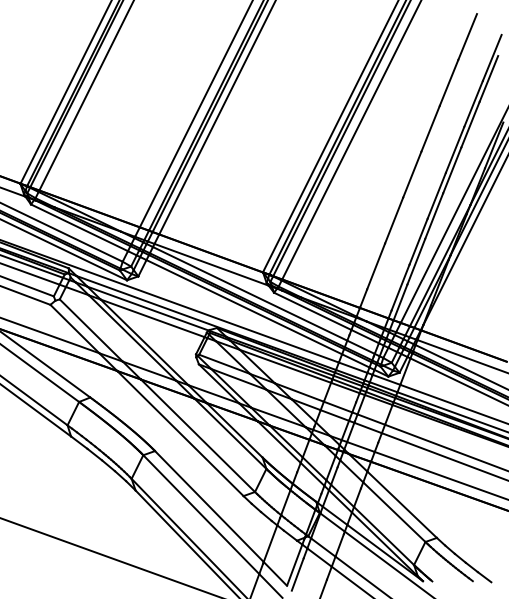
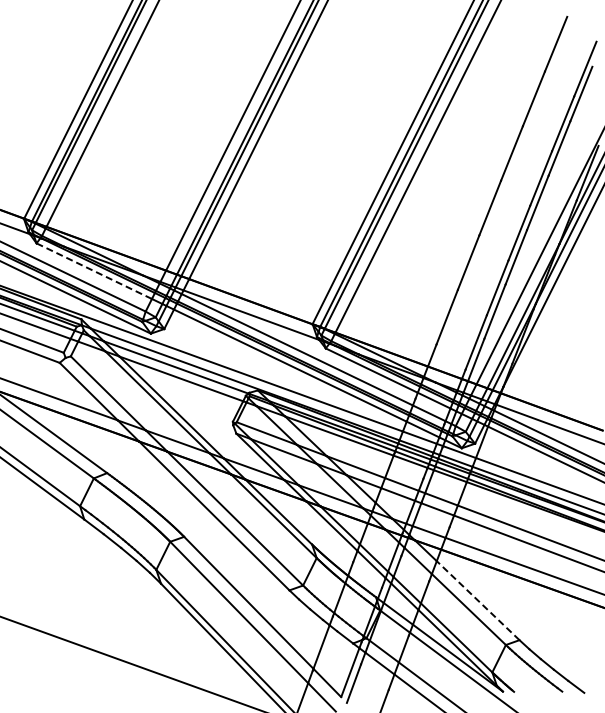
line: (79, 228) -> (94, 271), solid -> dashed
line: (401, 504) -> (477, 600), solid -> dashed

